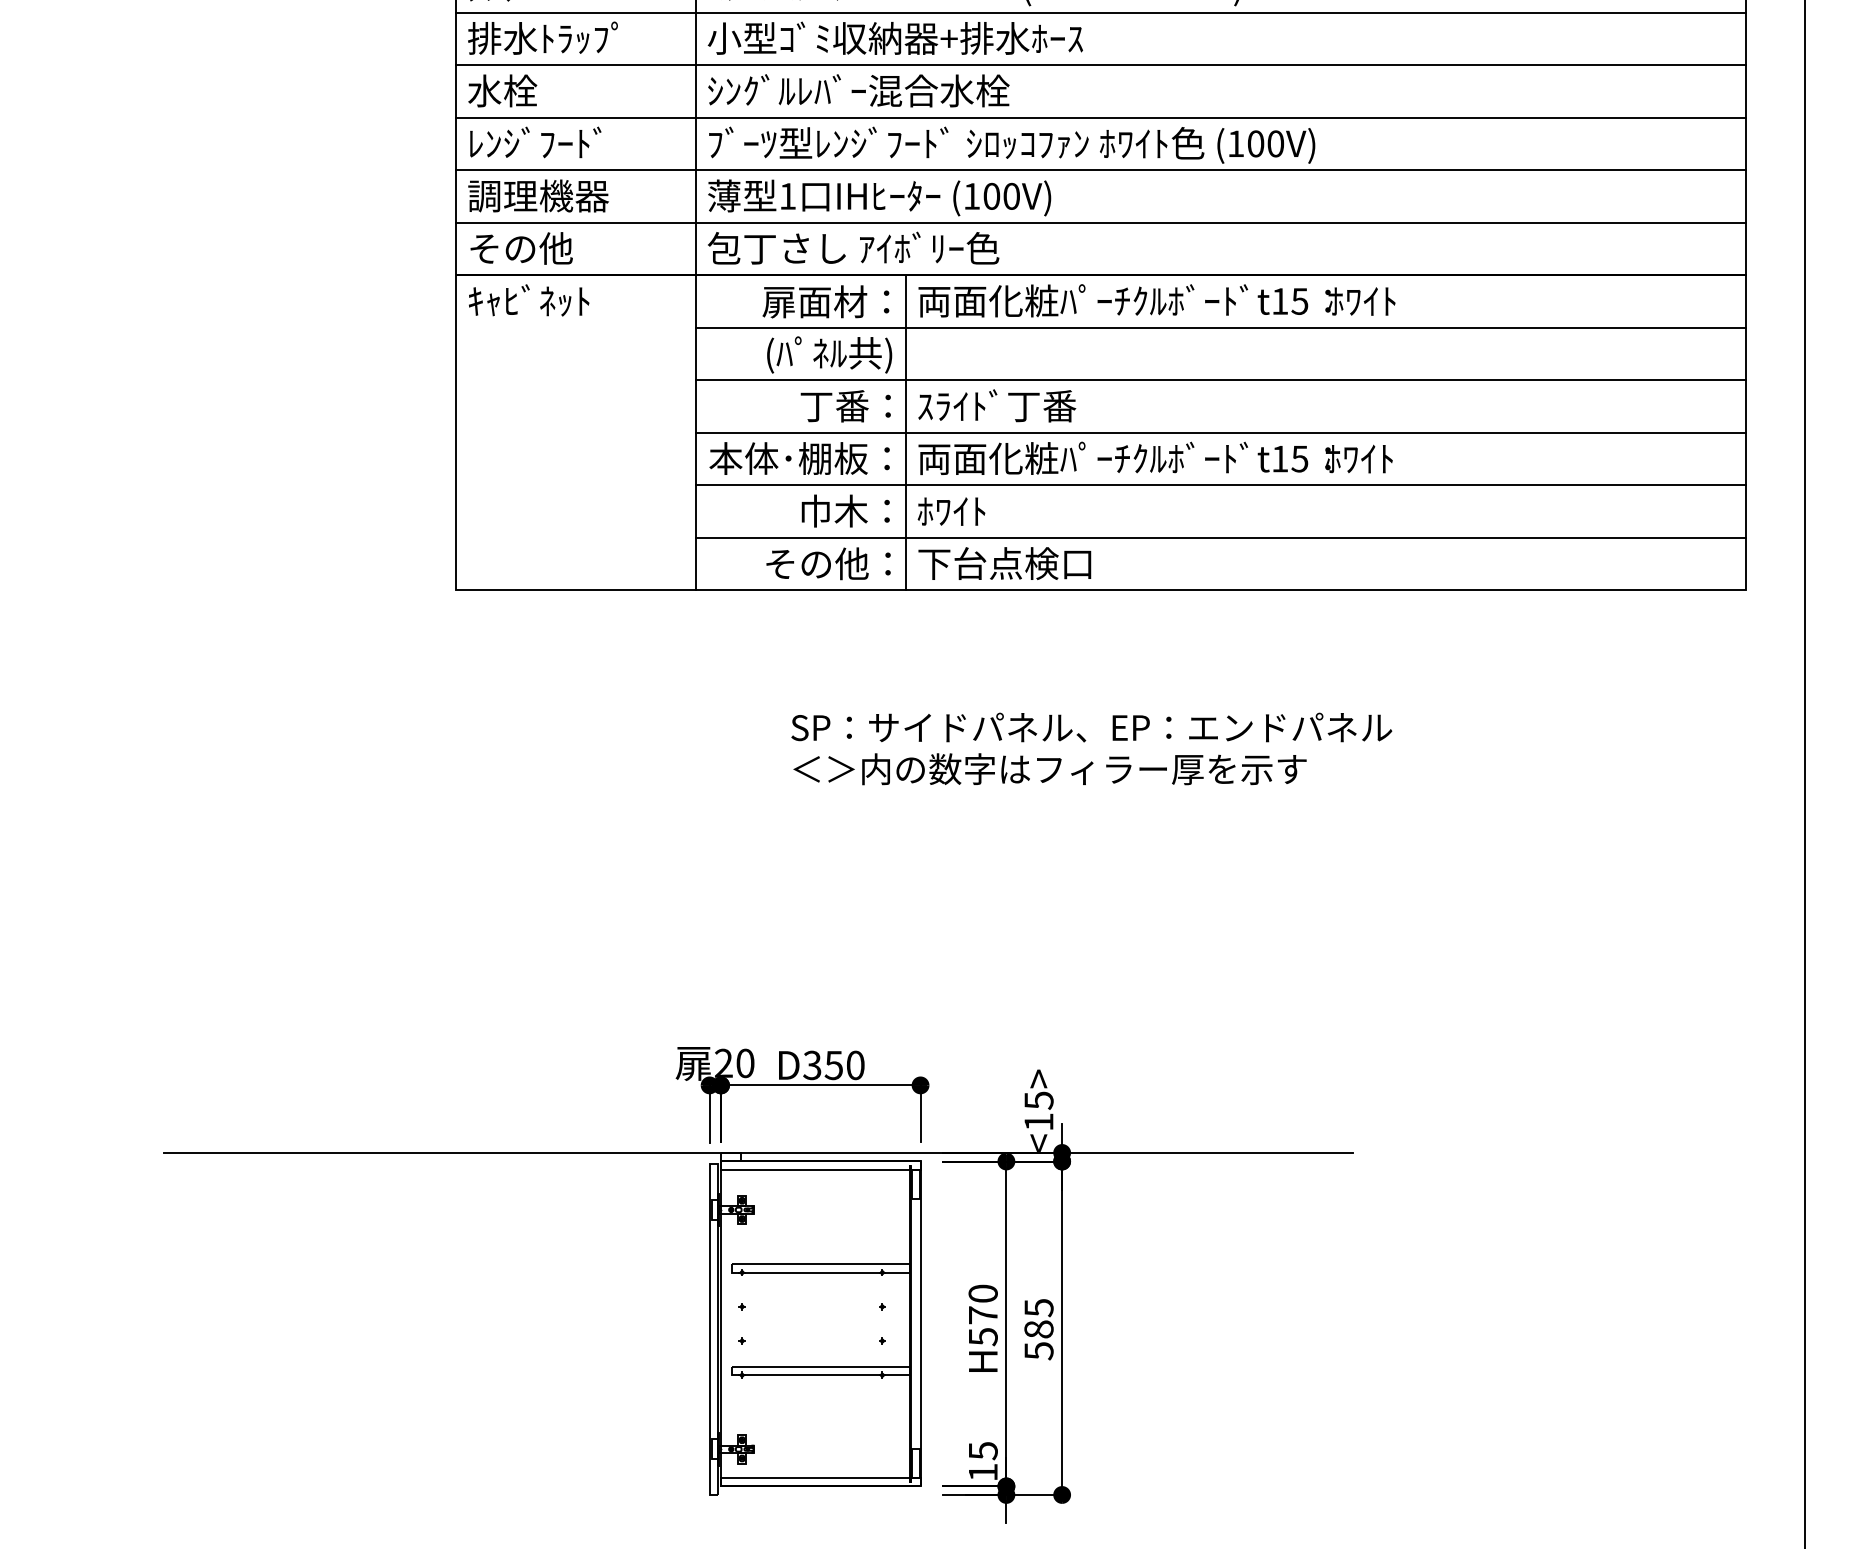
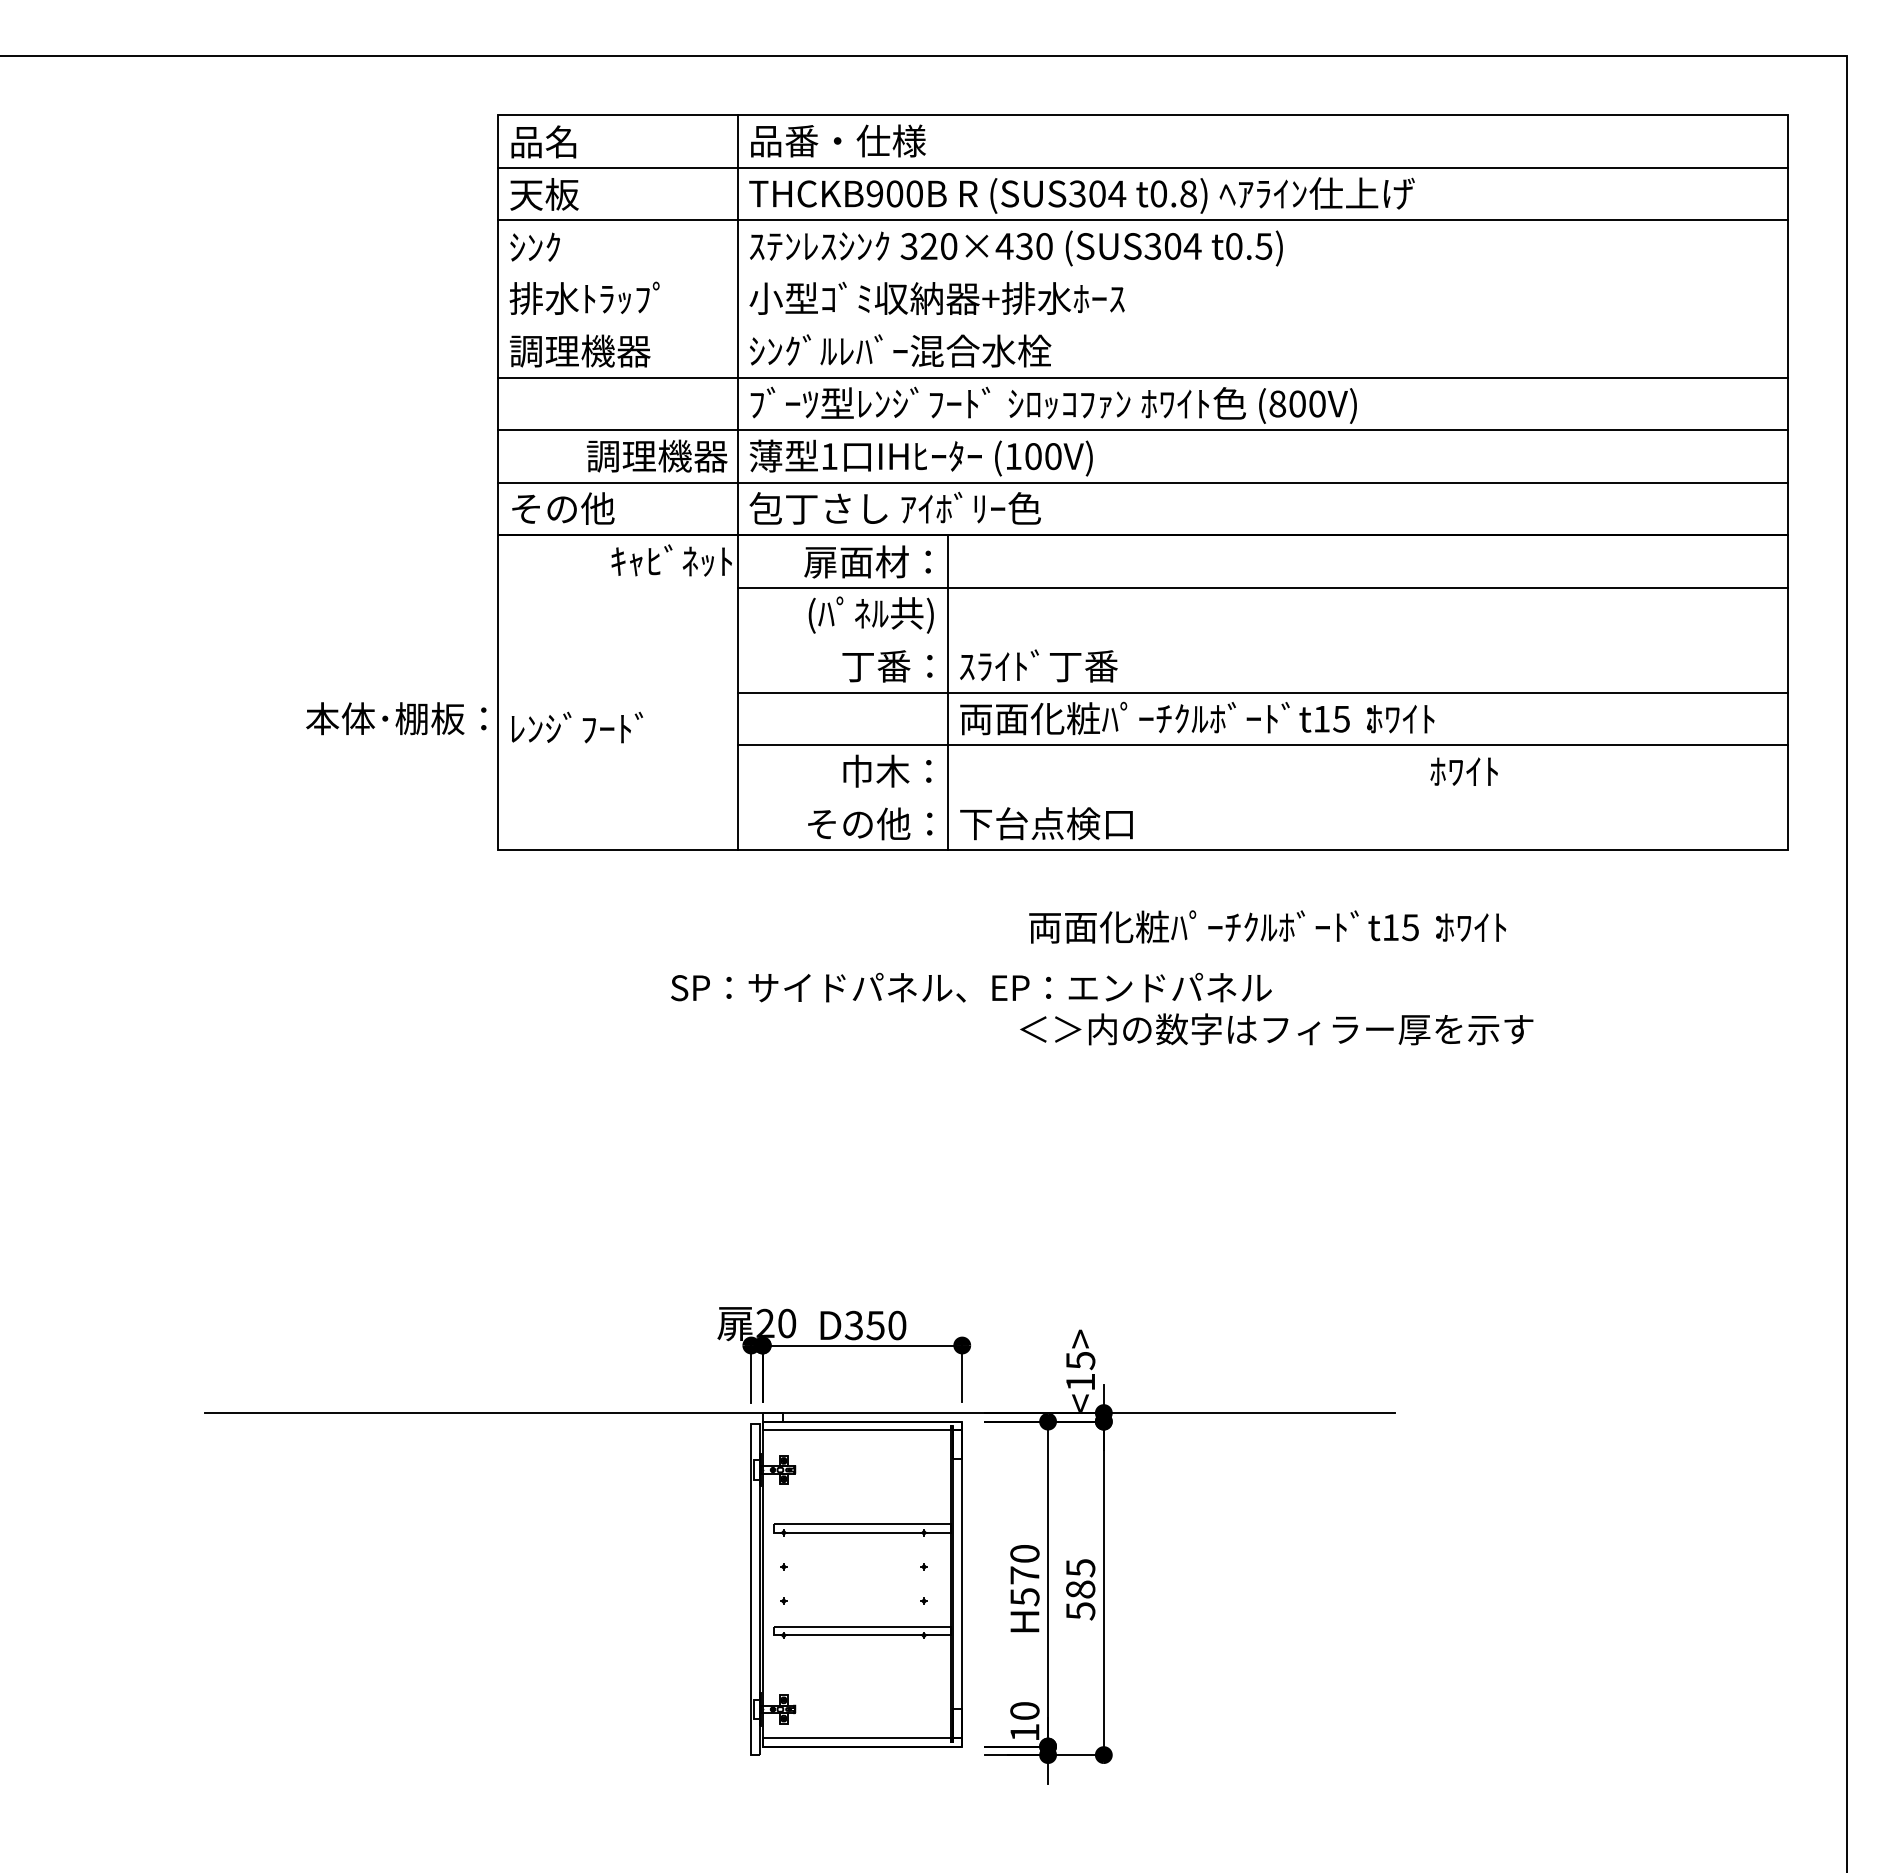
line: (1100, 12) -> (1142, 272), removed
line: (1100, 65) -> (1142, 325), removed
text: (538, 90) -> (580, 350), 水栓 -> 調理機器
text: (535, 142) -> (577, 727), moved
text: (1235, 143) -> (1277, 403), (100V) -> (800V)
text: (538, 195) -> (657, 455), moved
text: (528, 300) -> (671, 560), moved
text: (1156, 300) -> (1267, 926), moved
line: (1220, 380) -> (1262, 640), removed
text: (799, 458) -> (396, 718), moved
text: (950, 511) -> (1463, 771), moved
line: (1220, 537) -> (1262, 797), removed
text: (1091, 727) -> (971, 987), moved
text: (1049, 769) -> (1276, 1029), moved
text: (982, 1451) -> (1024, 1711), 15 -> 10

